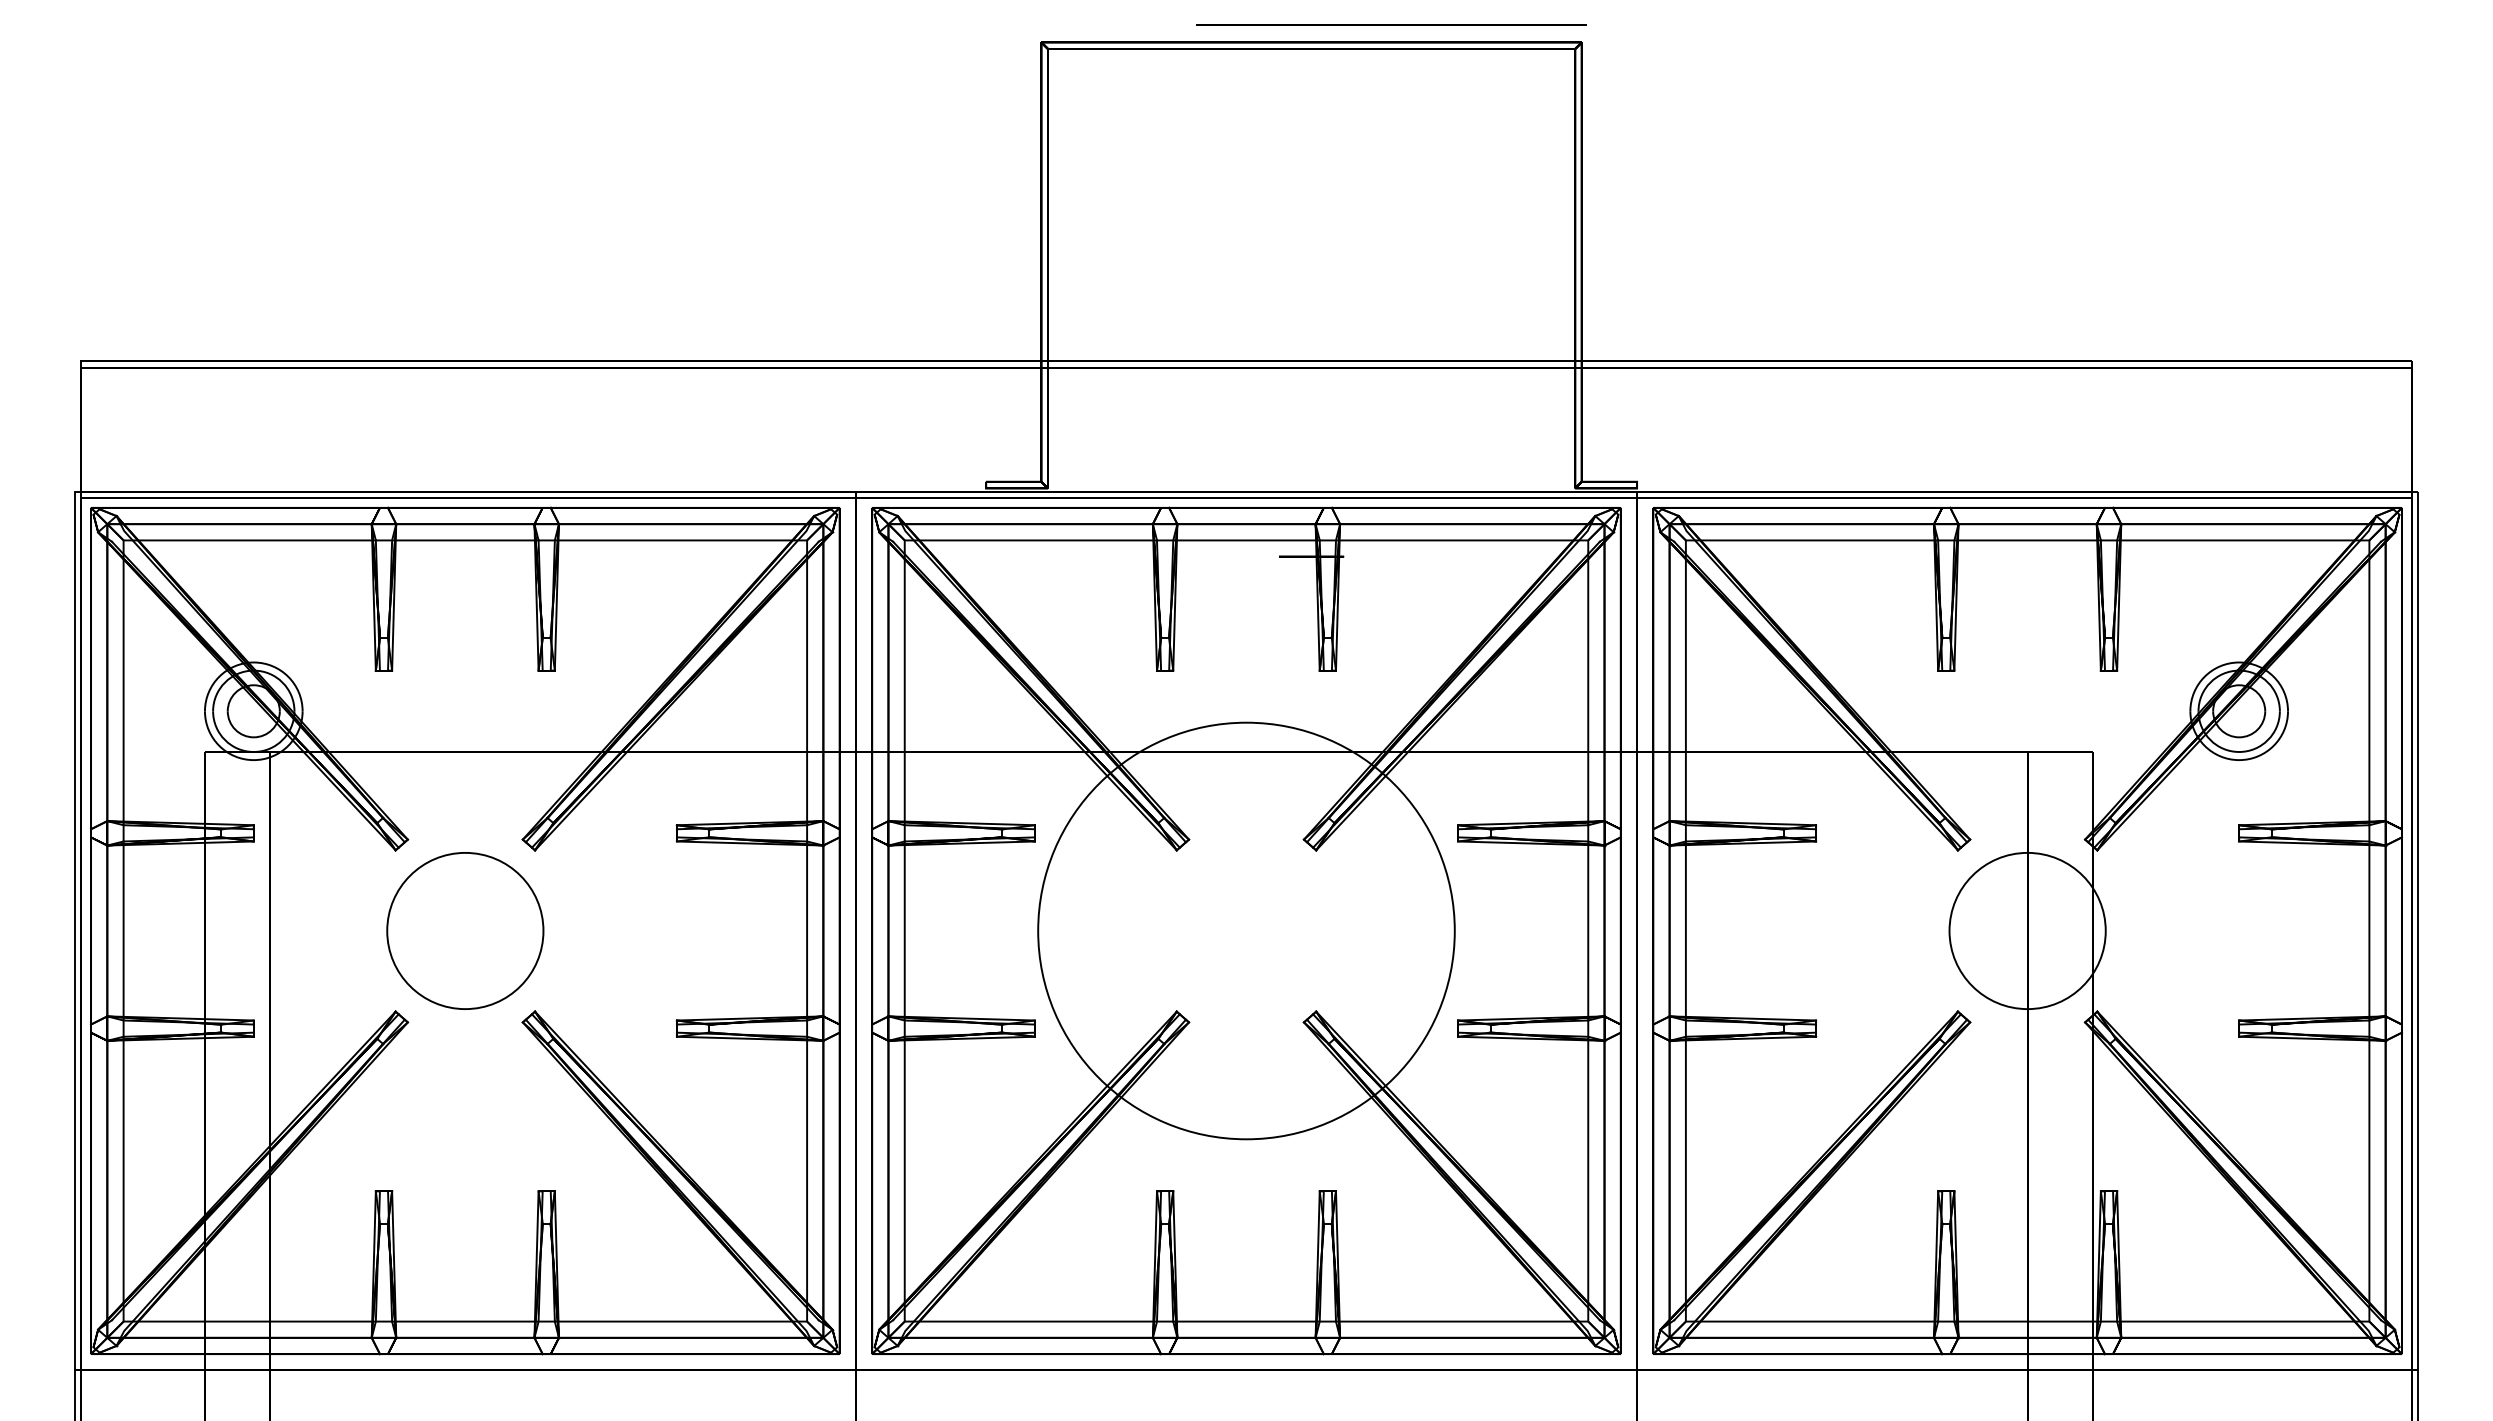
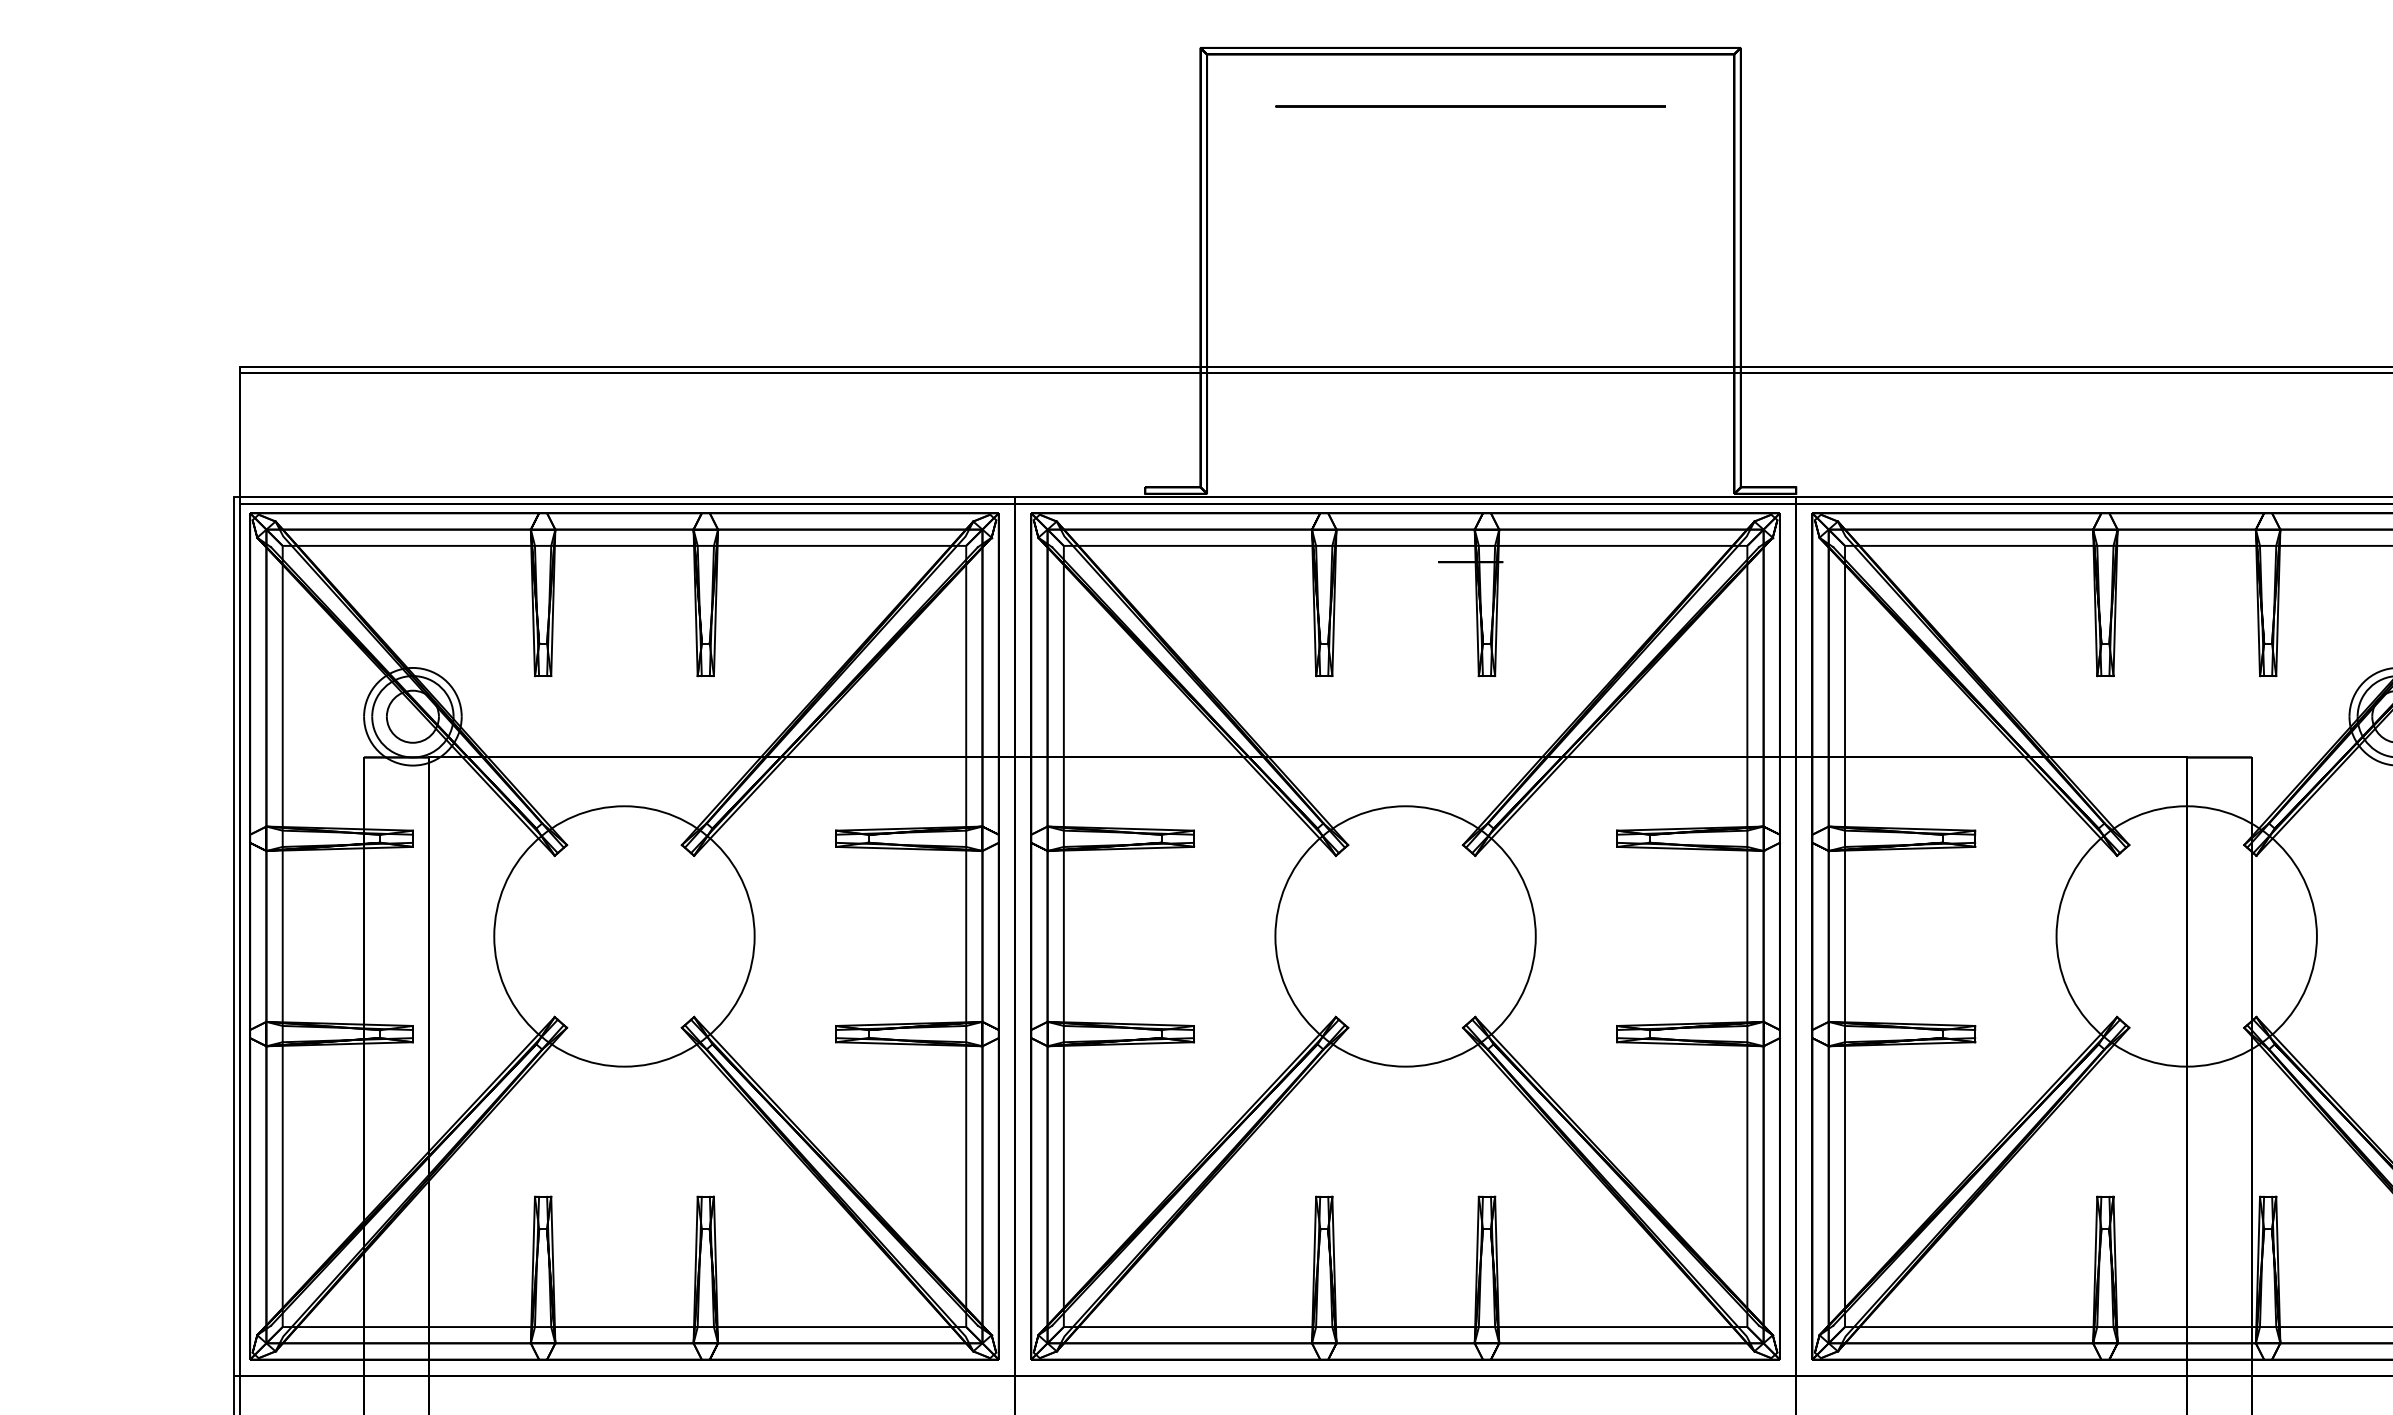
circle: (1391, 24) -> (1470, 105), moved
circle: (465, 930) -> (624, 935), size x1.67
circle: (1246, 930) -> (1405, 935), size x0.62
circle: (2027, 930) -> (2186, 935), size x1.67

